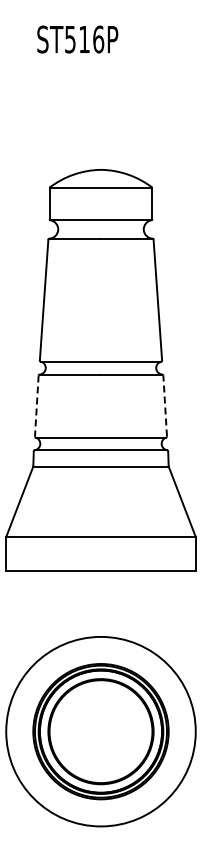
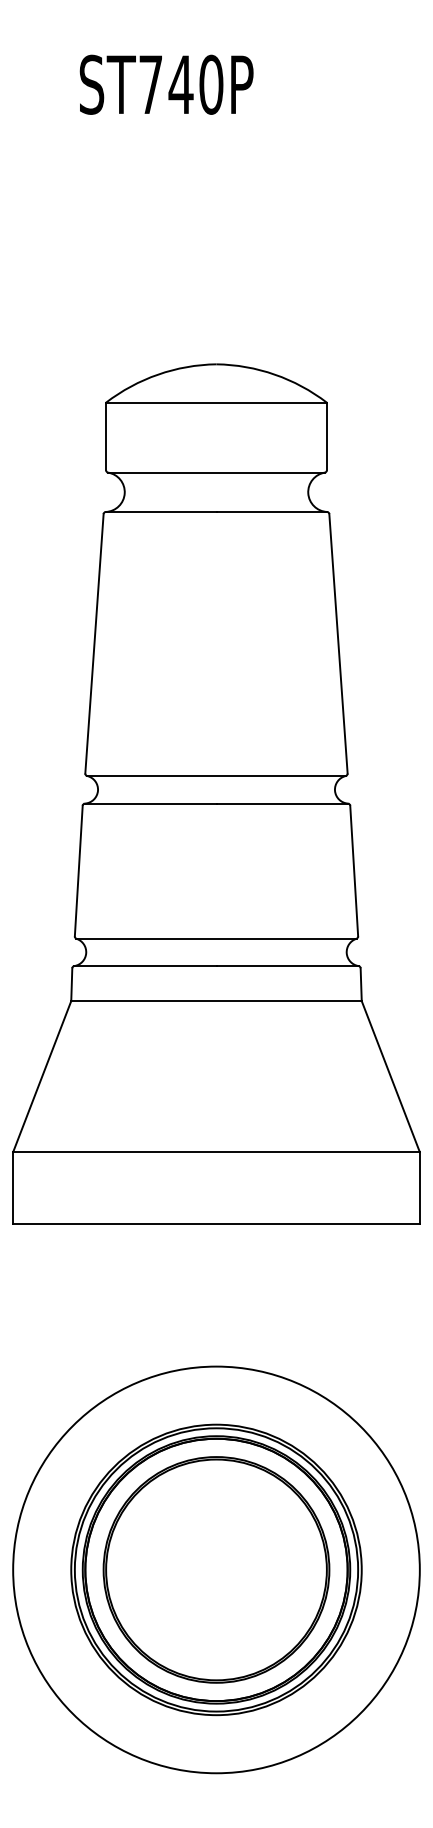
text: (84, 39) -> (181, 84), ST516P -> ST740P
line: (165, 405) -> (354, 870), dashed -> solid
line: (36, 406) -> (78, 872), dashed -> solid

